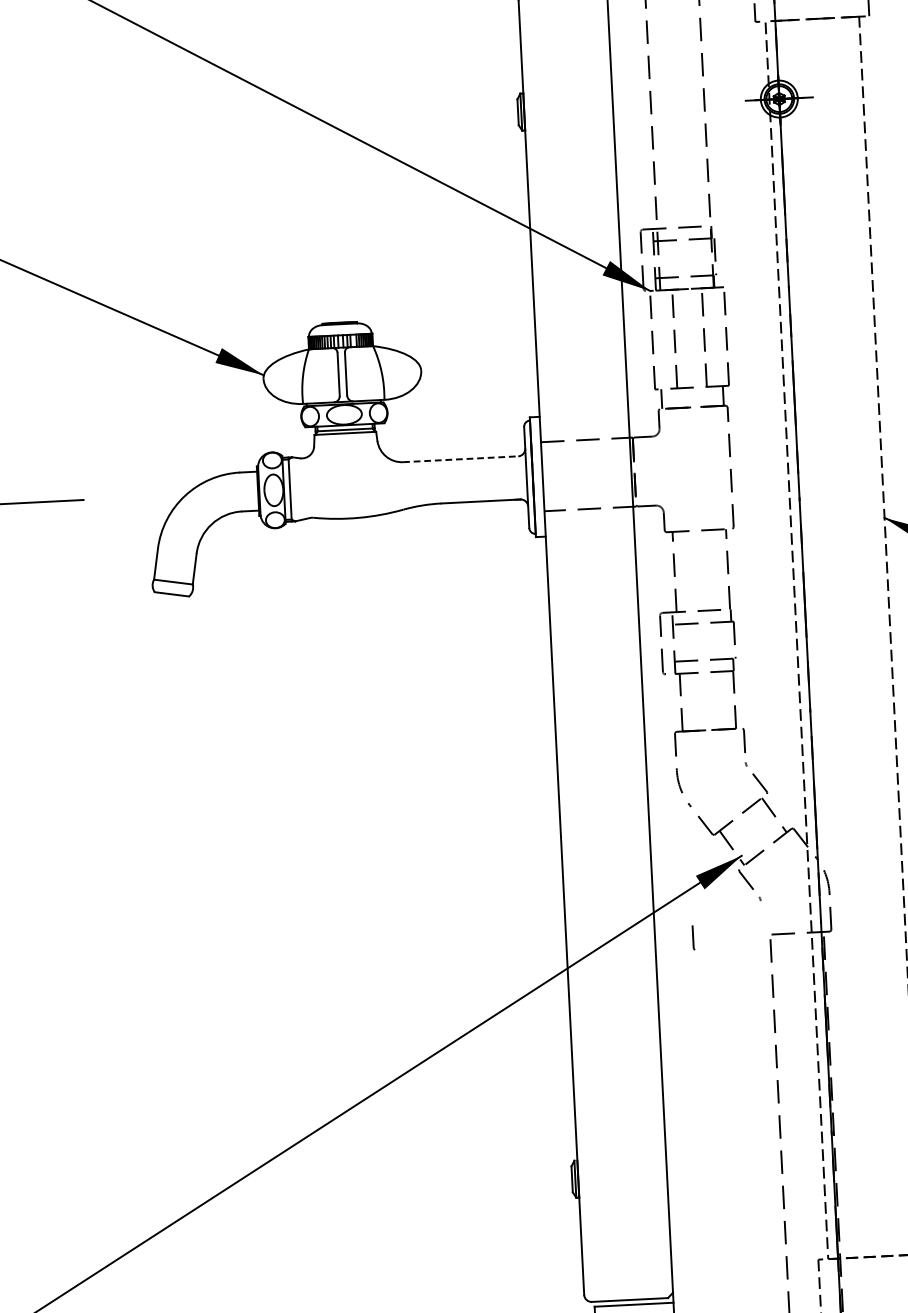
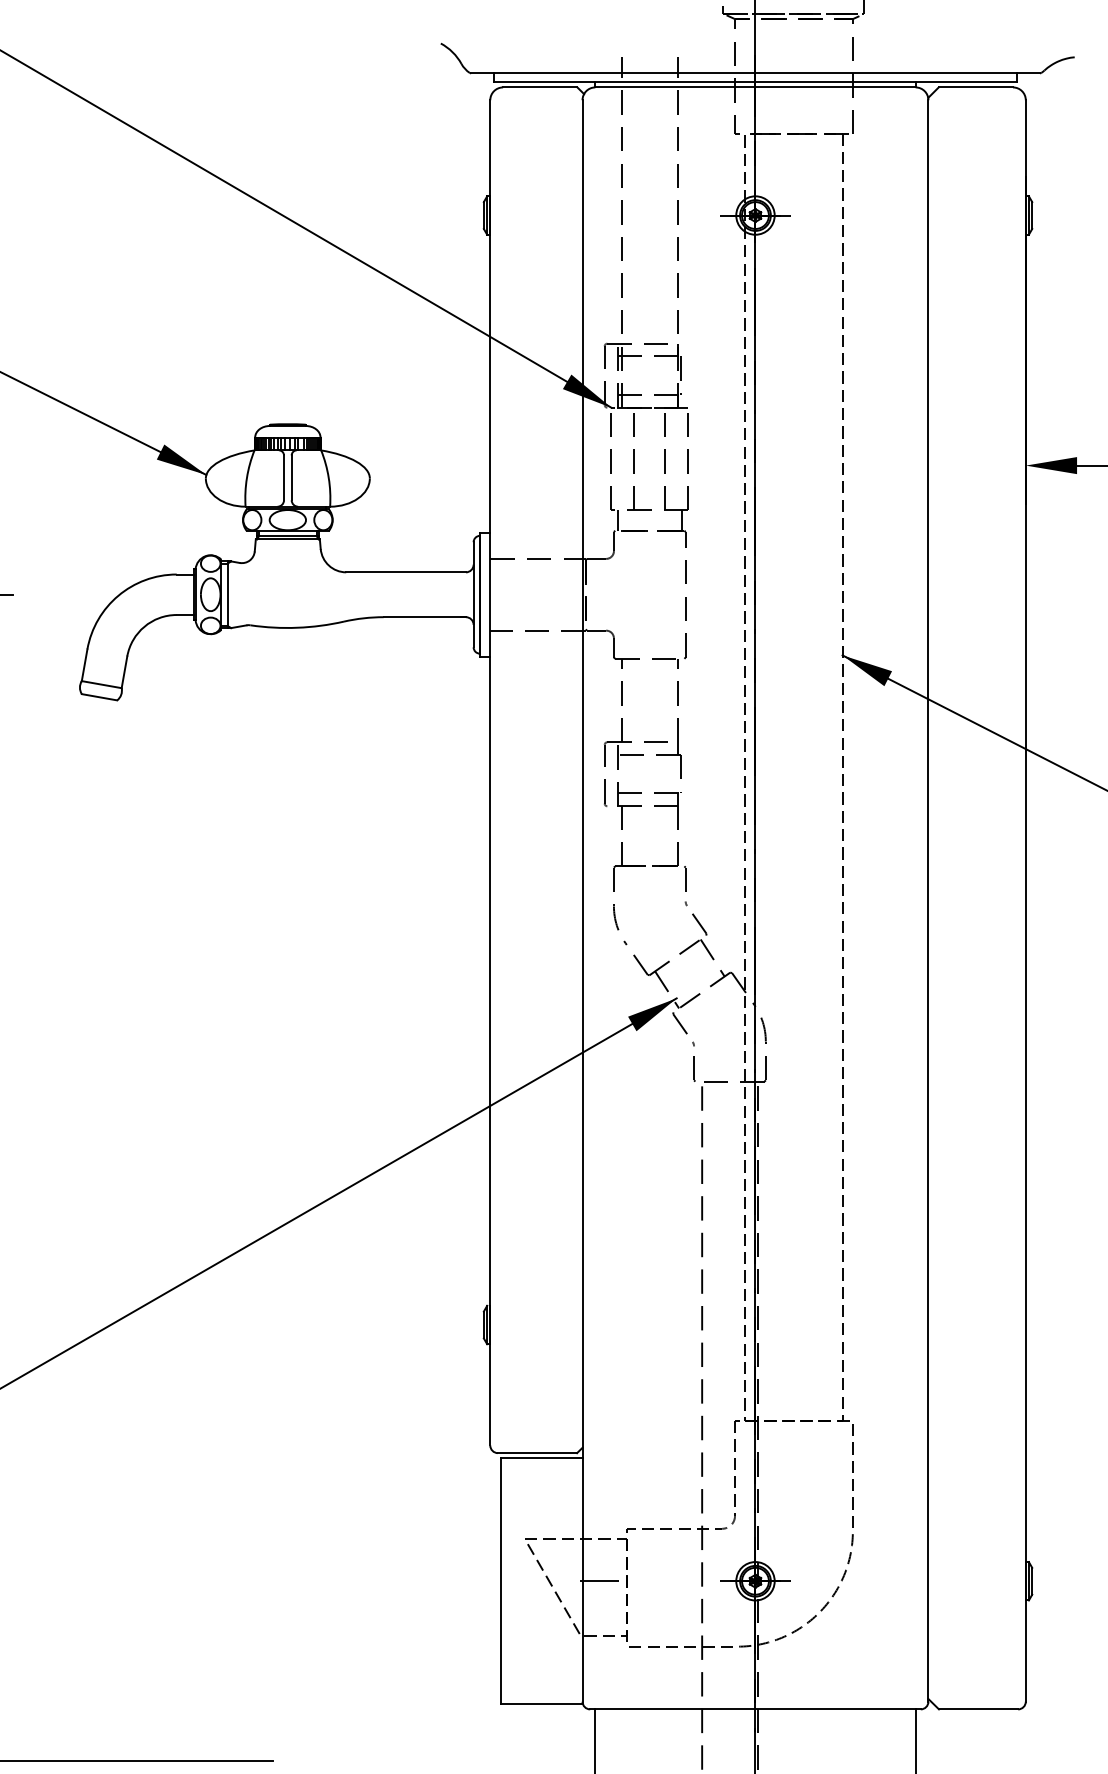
line: (461, 459) -> (406, 572), dashed -> solid
line: (693, 937) -> (694, 1068), moved

